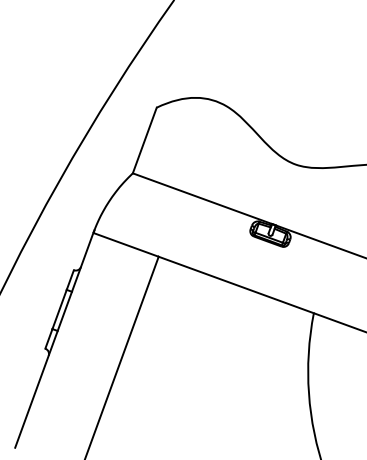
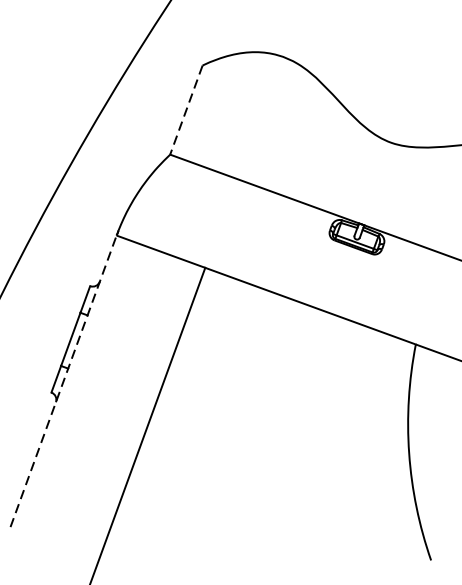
line: (144, 140) -> (185, 110), solid -> dashed
line: (54, 339) -> (63, 380), solid -> dashed

